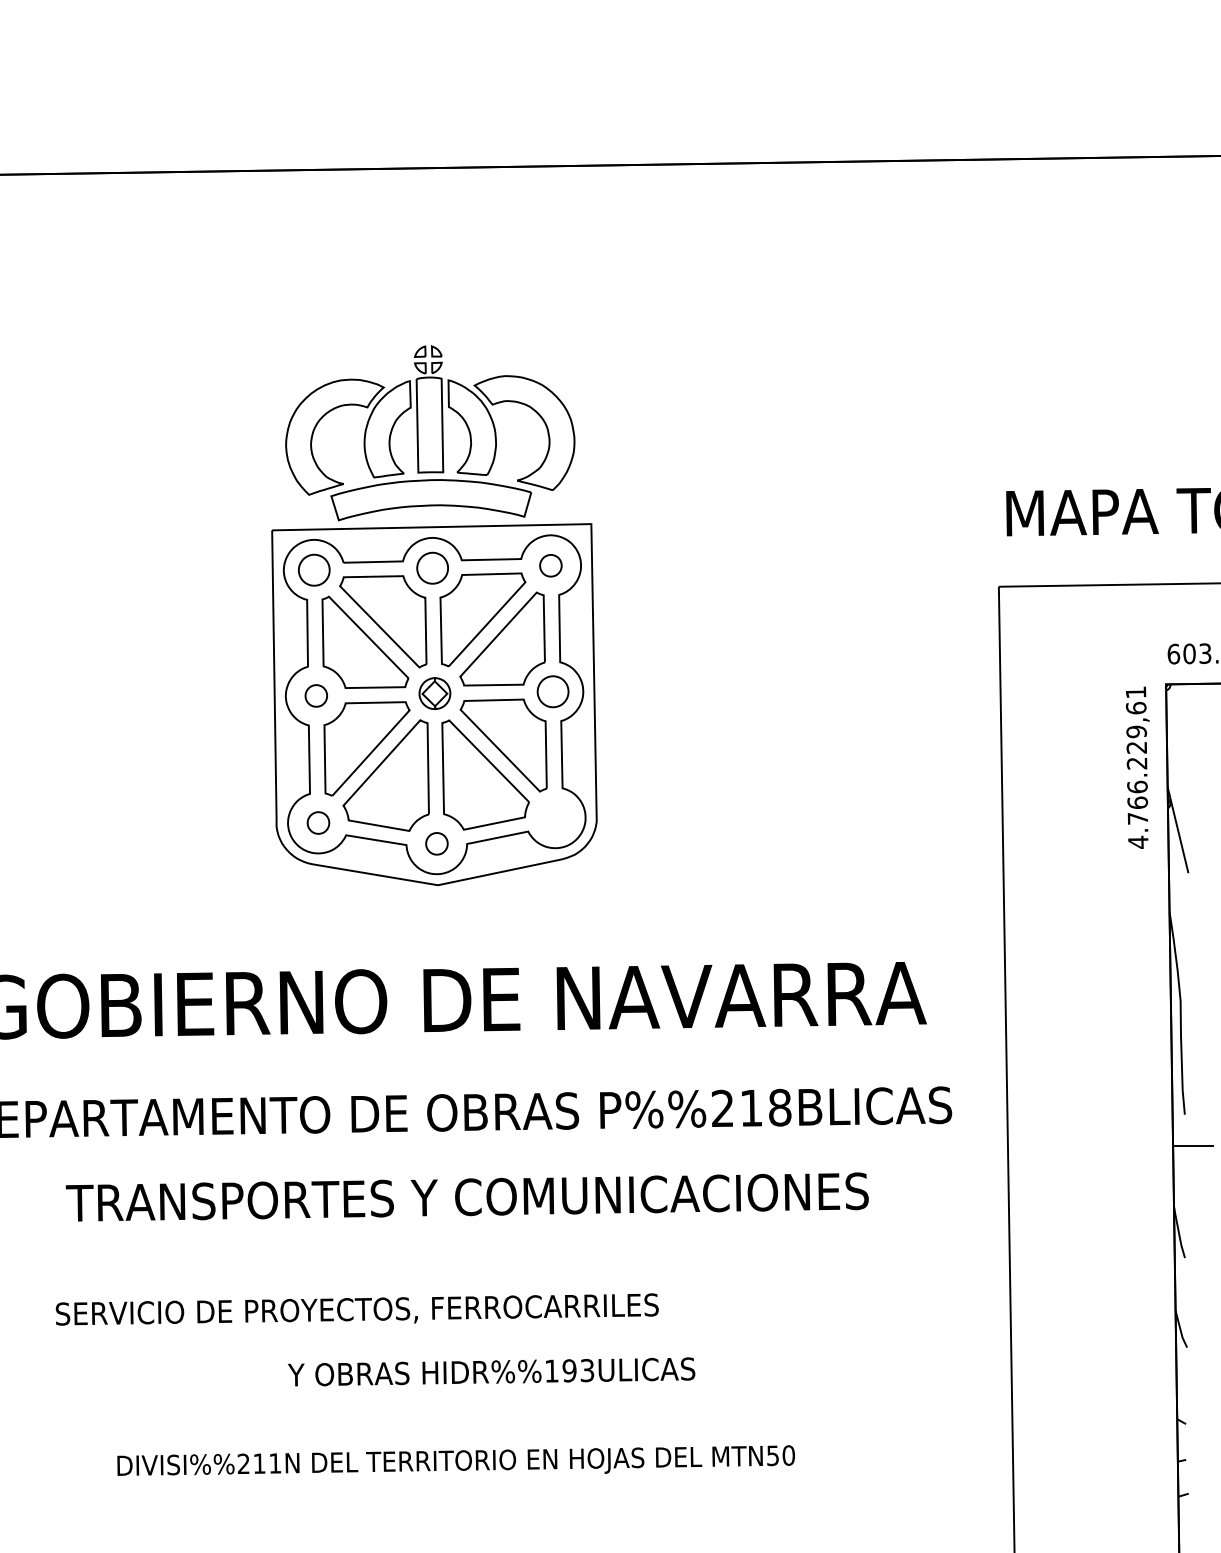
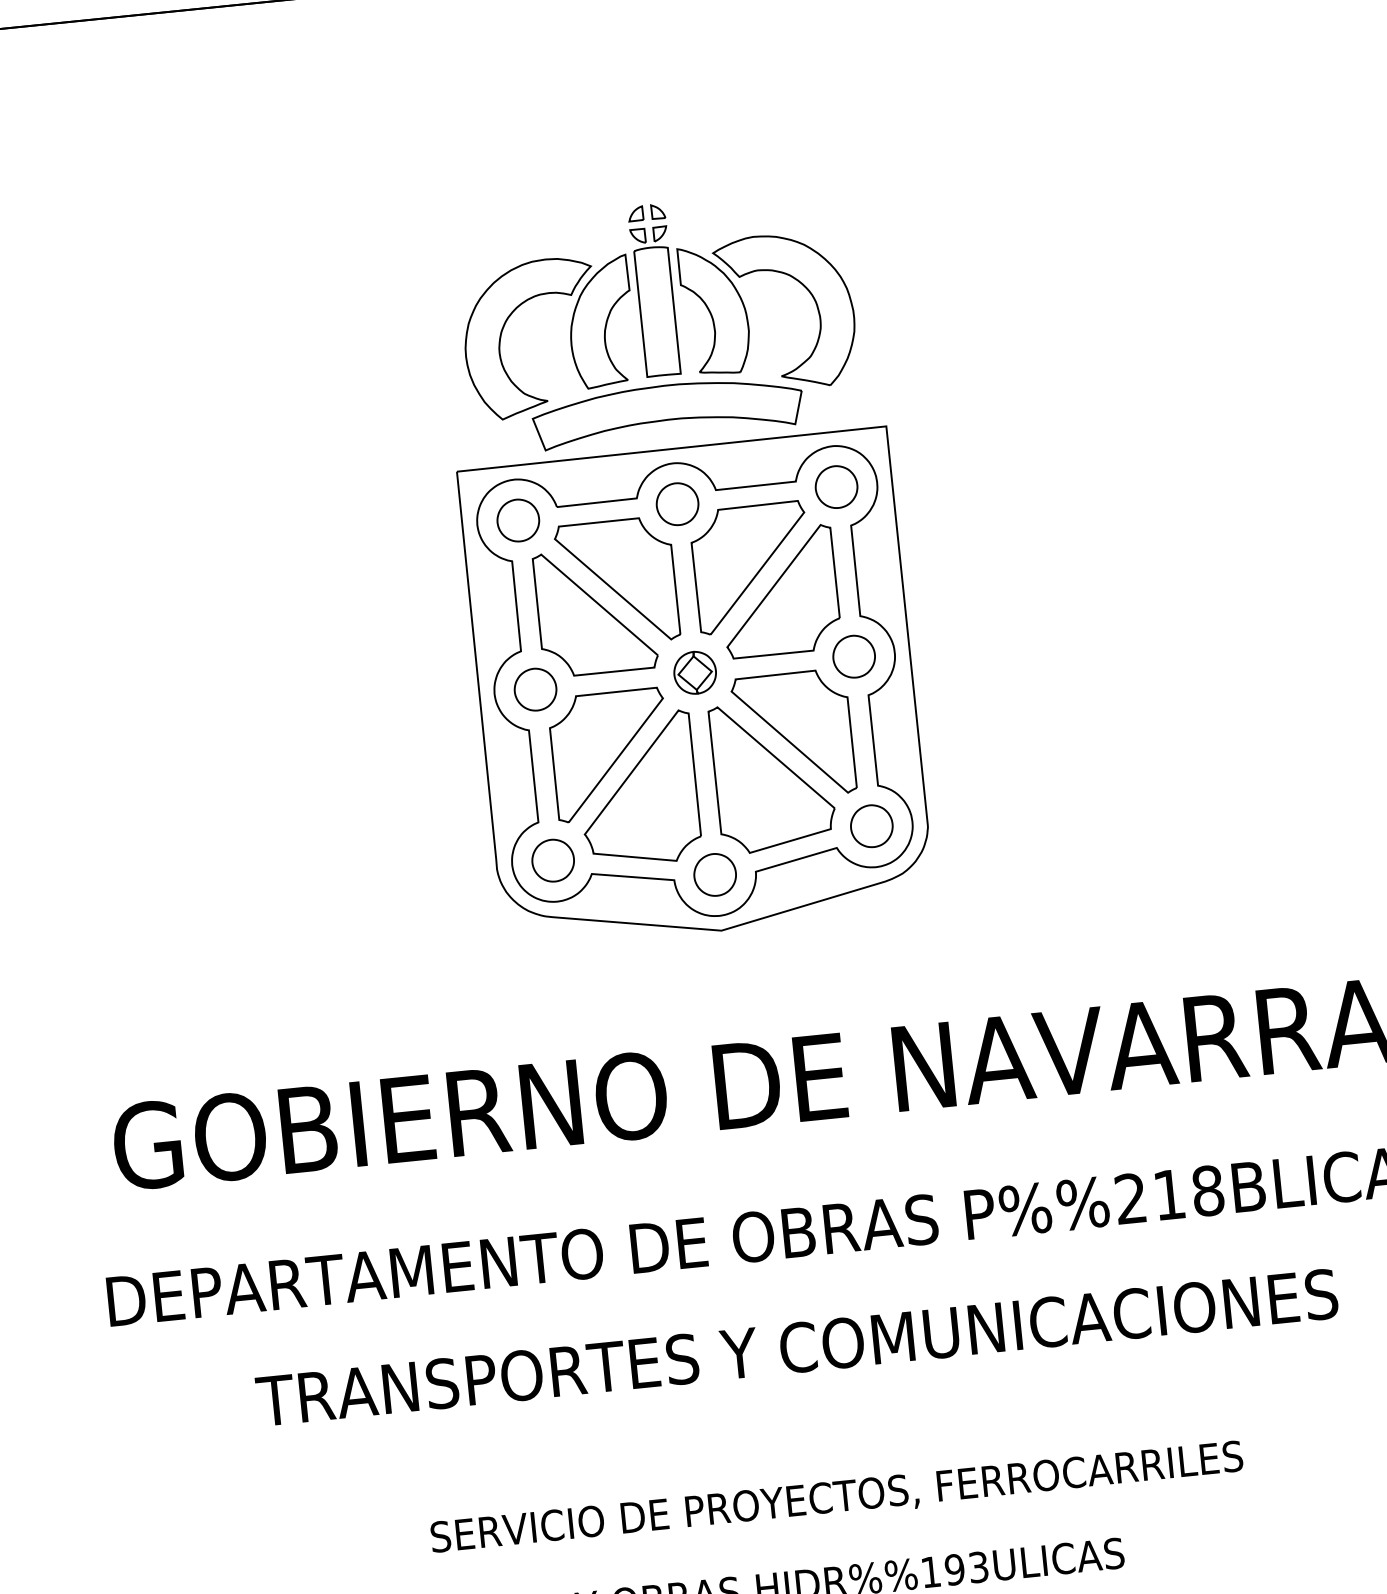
part: (550, 565) -> (836, 486), size x1.43
part: (316, 695) -> (535, 689), size x1.43
part: (555, 817) -> (871, 825), added
part: (318, 822) -> (553, 859), size x1.43
part: (436, 843) -> (714, 874), size x1.43
text: (356, 1309) -> (835, 1496), moved

